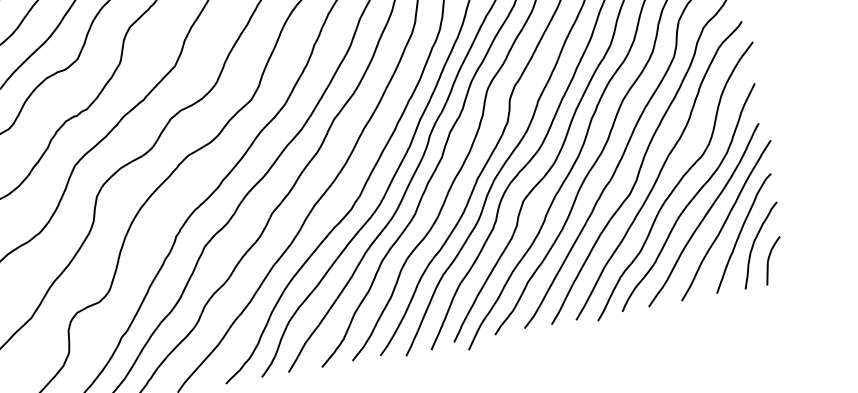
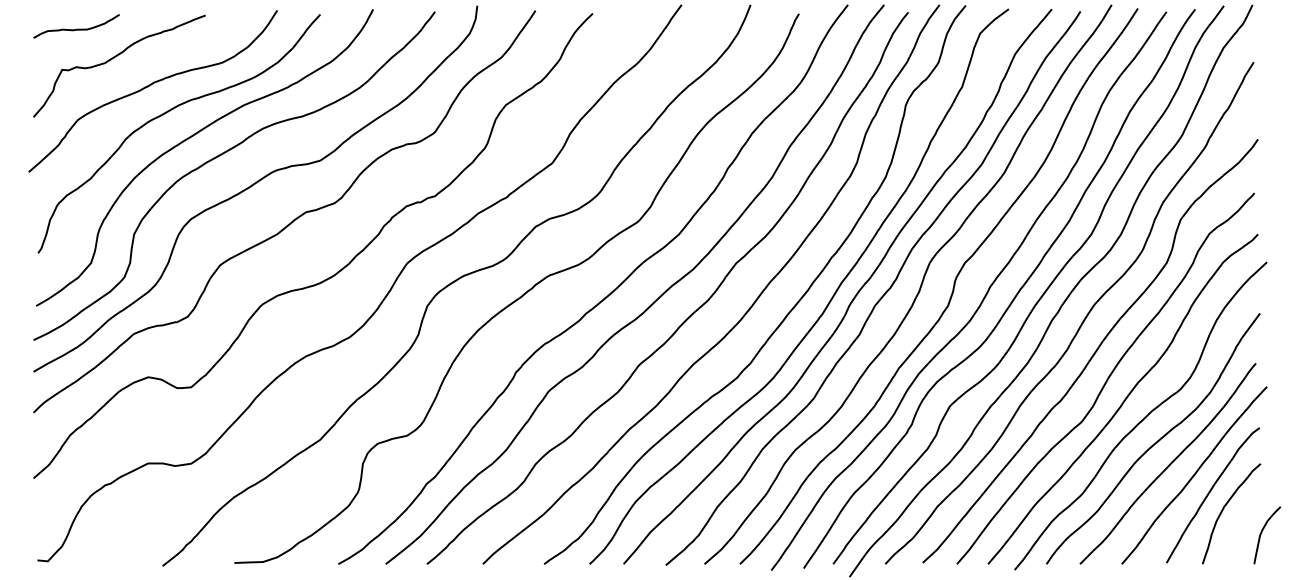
curve: (769, 259) -> (1262, 532), moved

